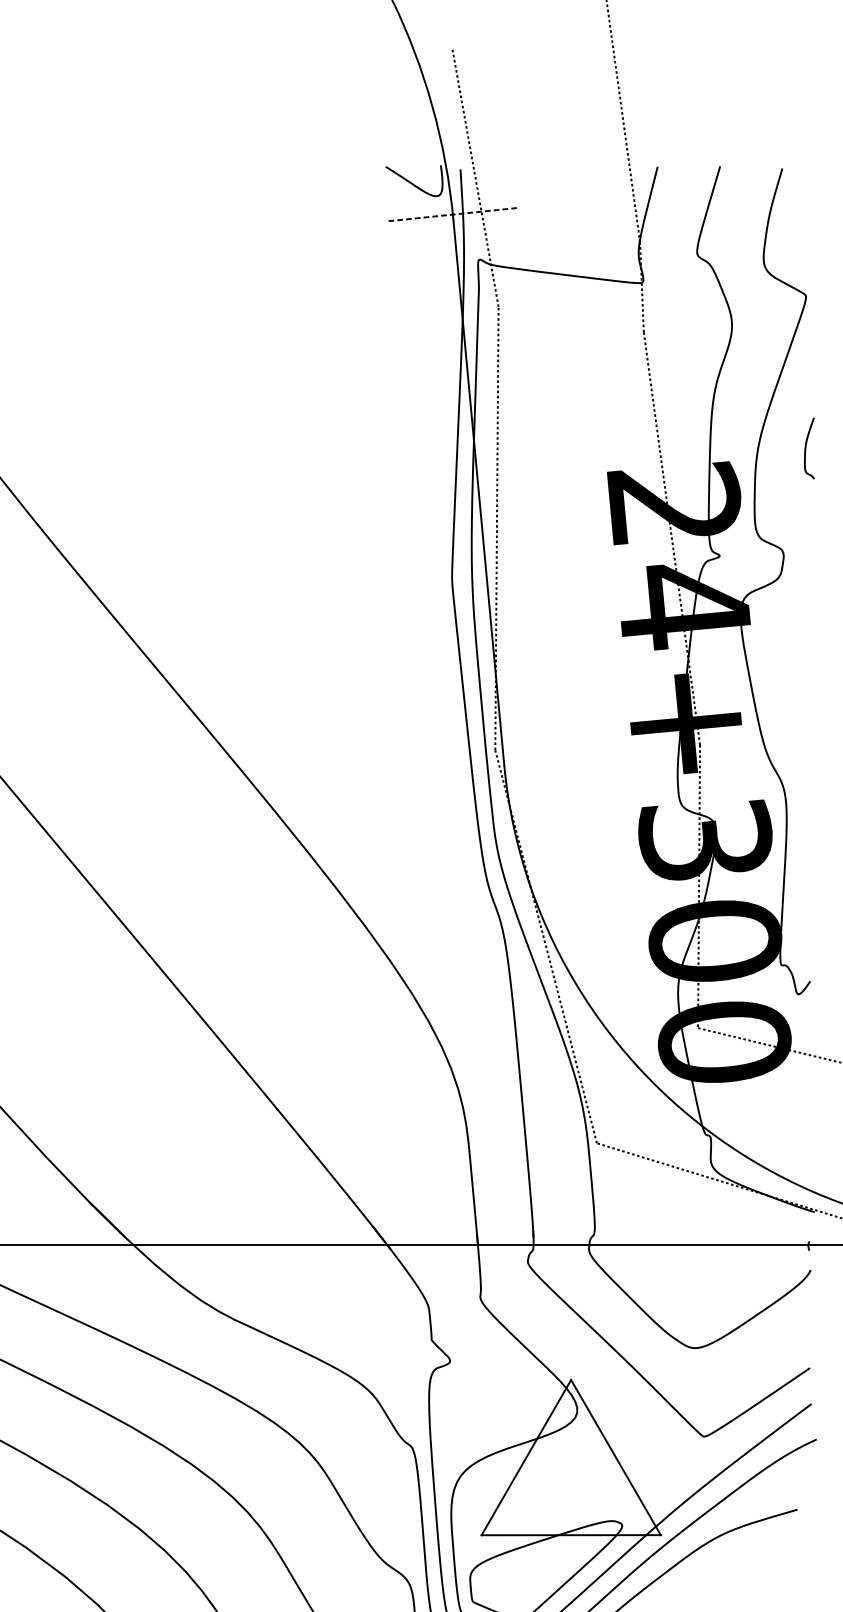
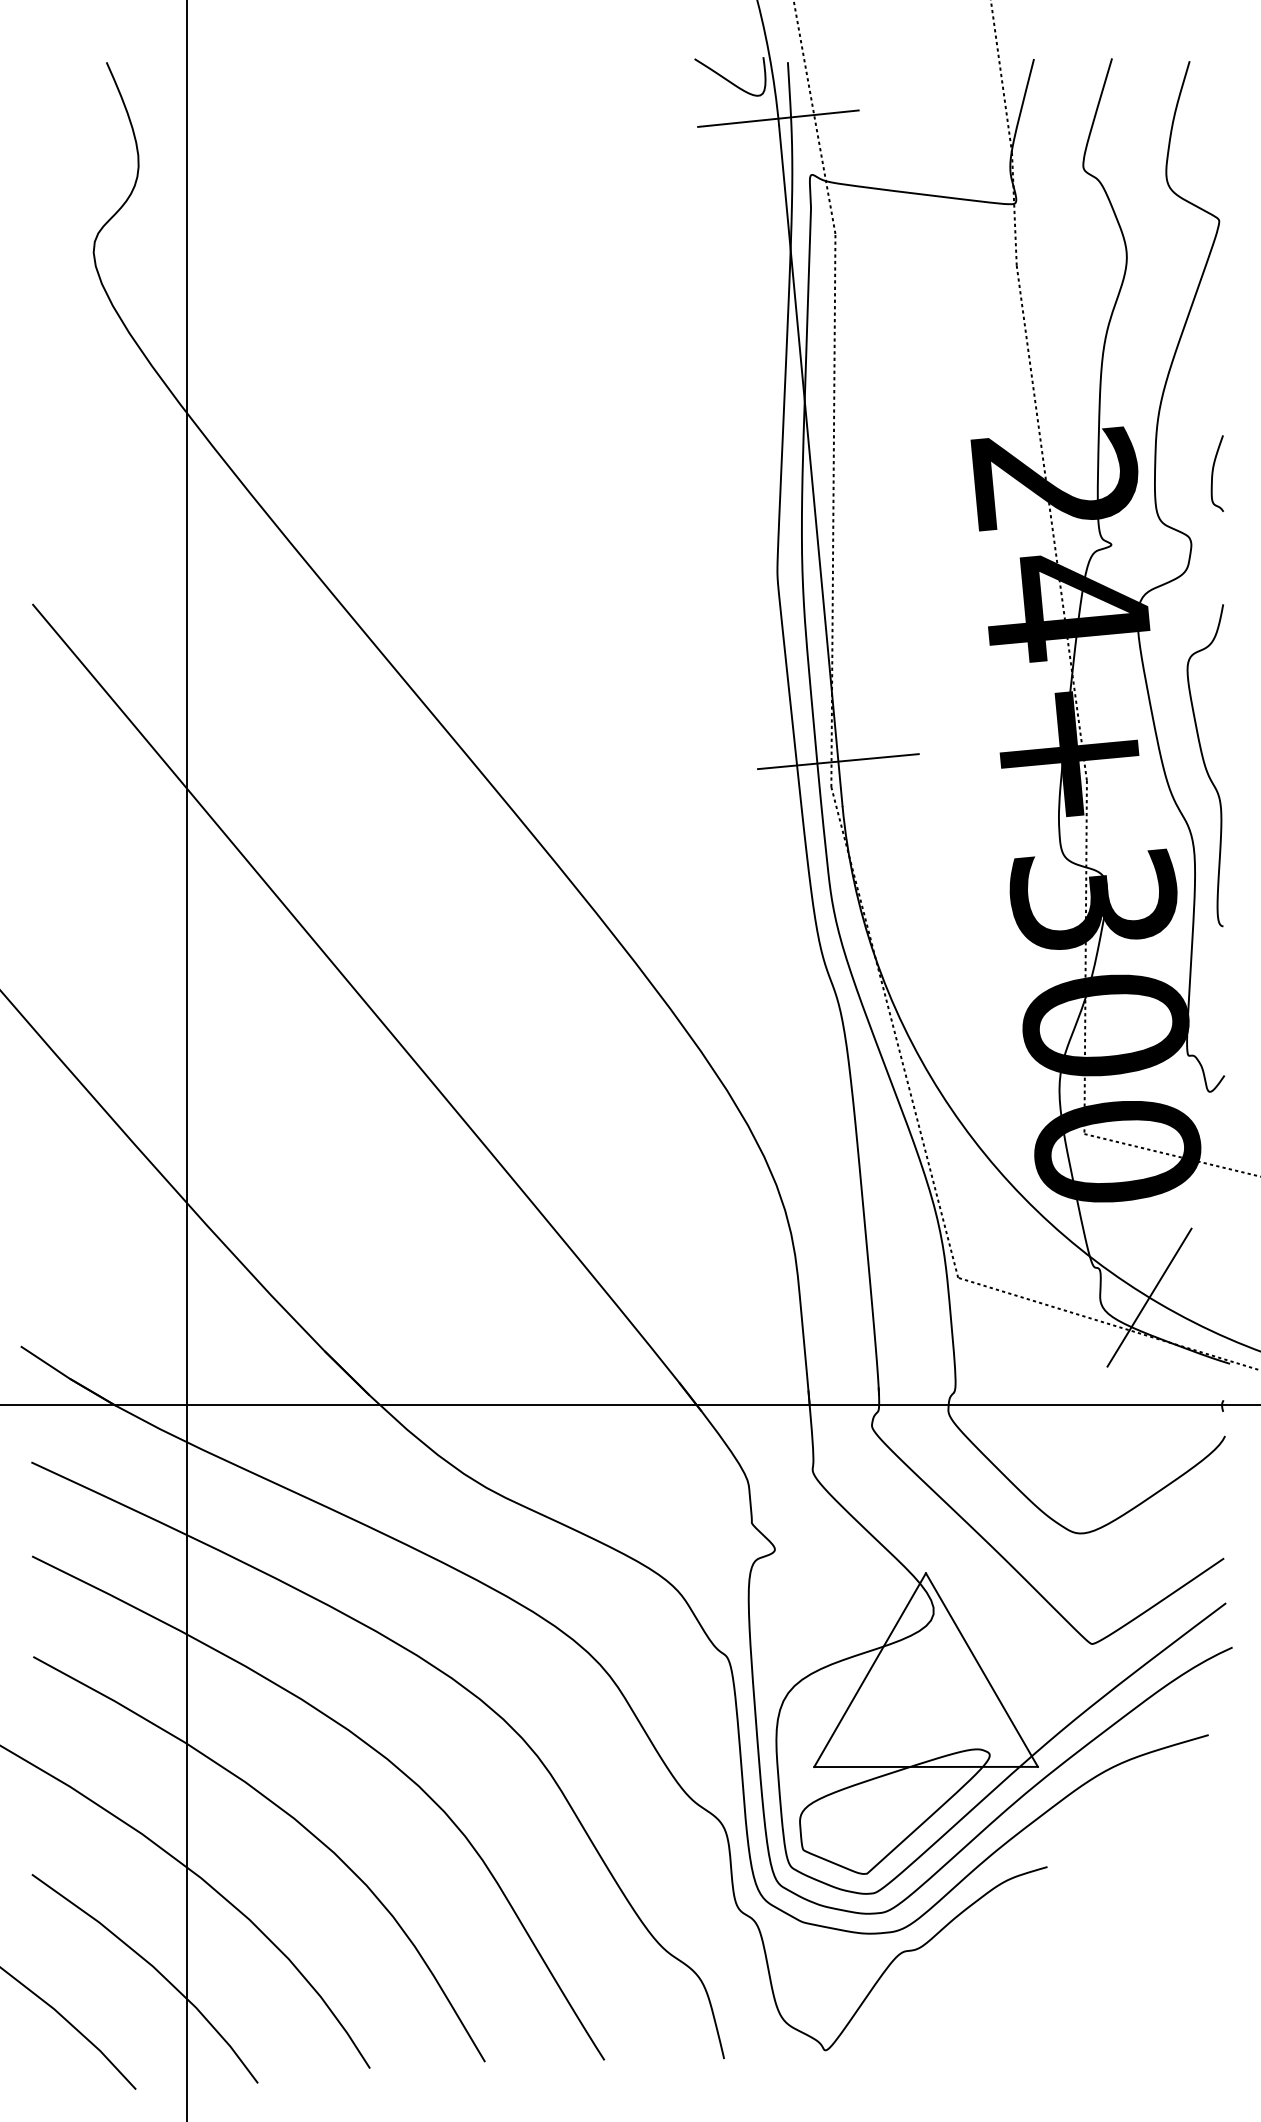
line: (452, 214) -> (778, 118), dashed -> solid
curve: (806, 448) -> (1213, 473), moved
line: (501, 729) -> (838, 761), added
curve: (794, 732) -> (1204, 765), added
line: (750, 1159) -> (1149, 1297), added

